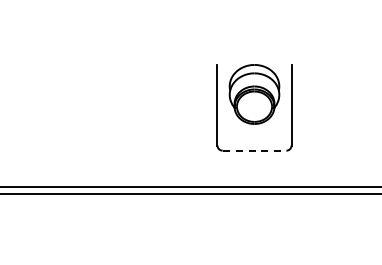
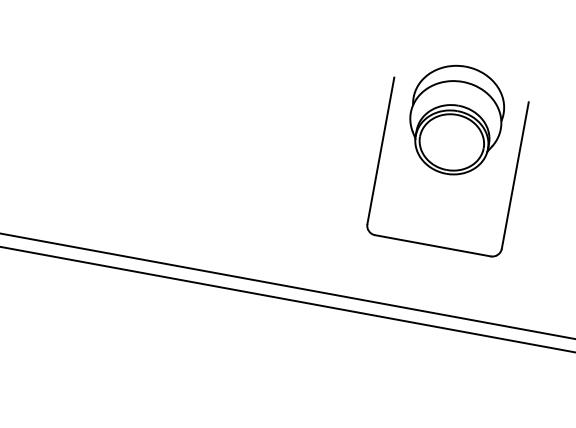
part: (254, 94) -> (455, 120), moved
line: (254, 150) -> (432, 245), dashed -> solid

